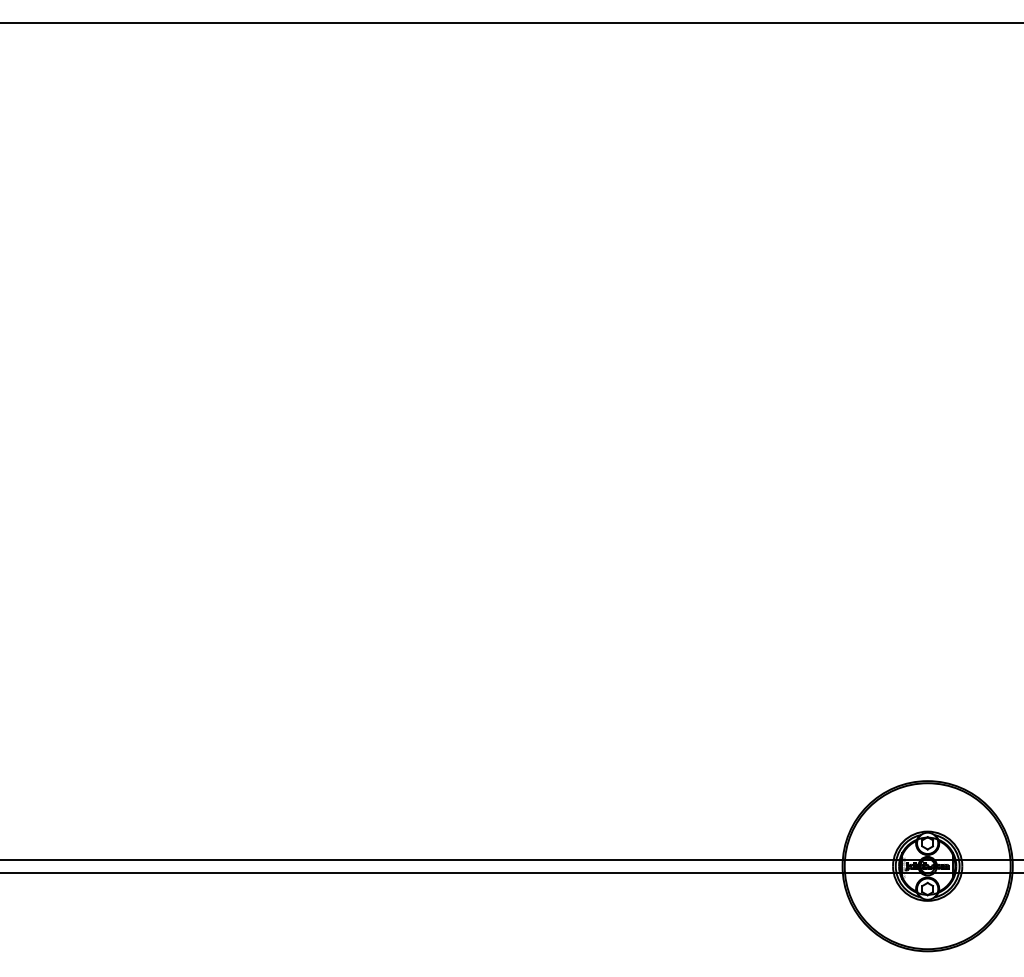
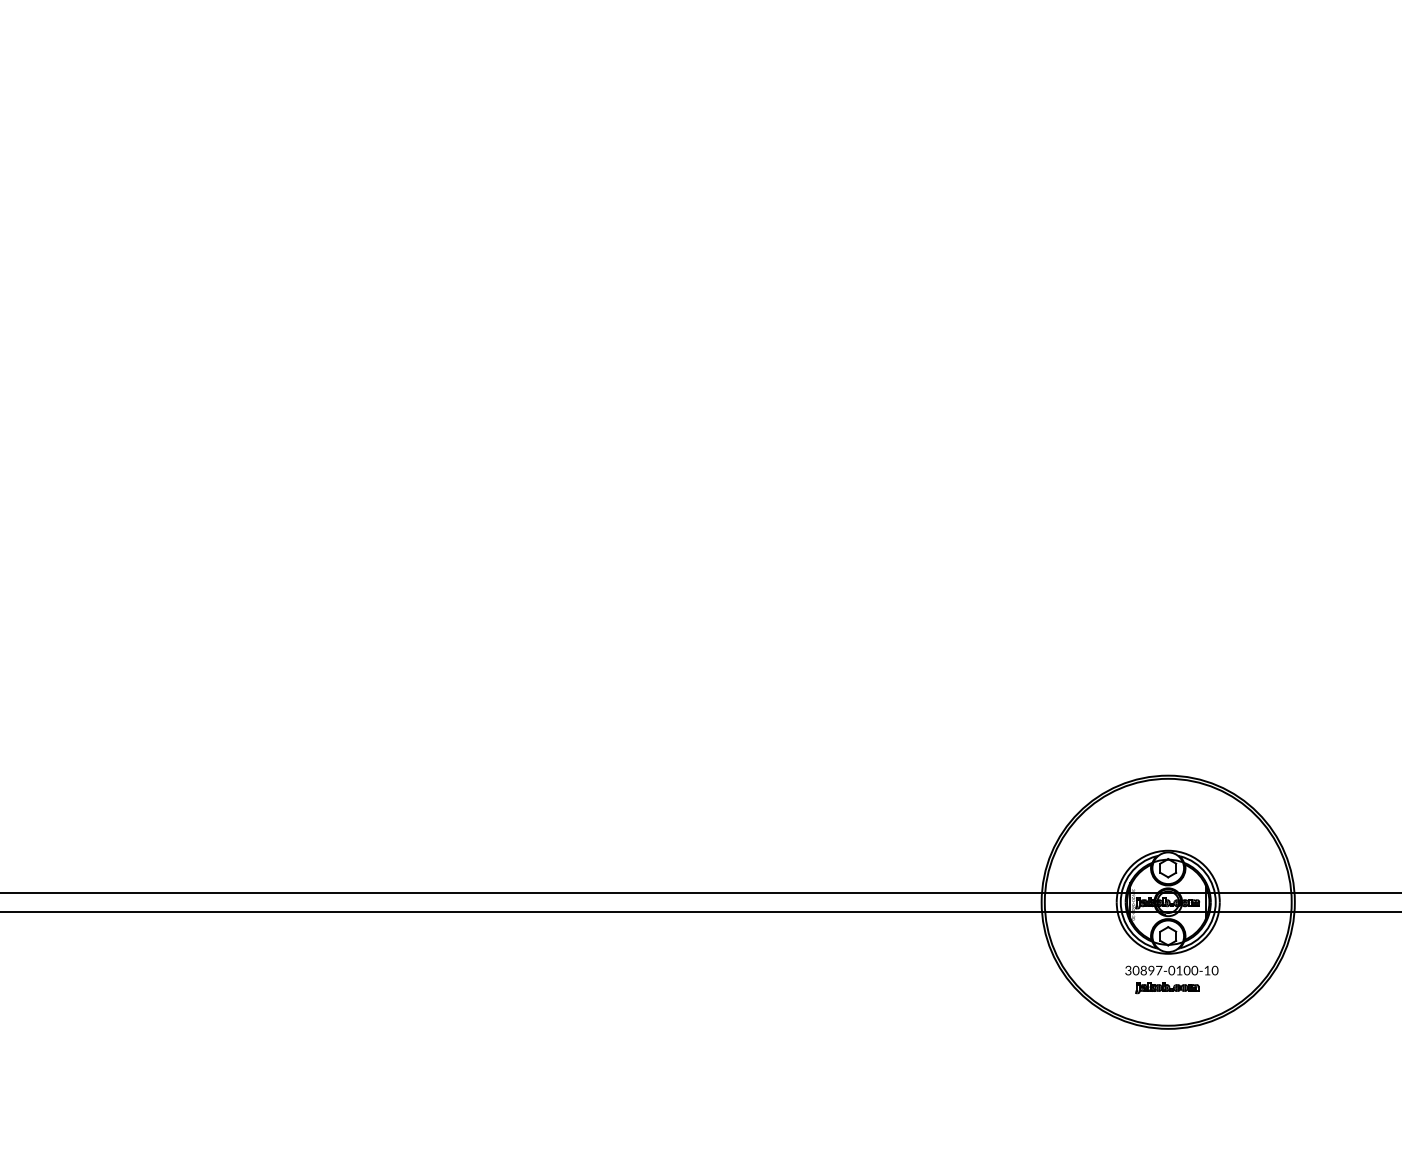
part: (930, 918) -> (1172, 980), added

